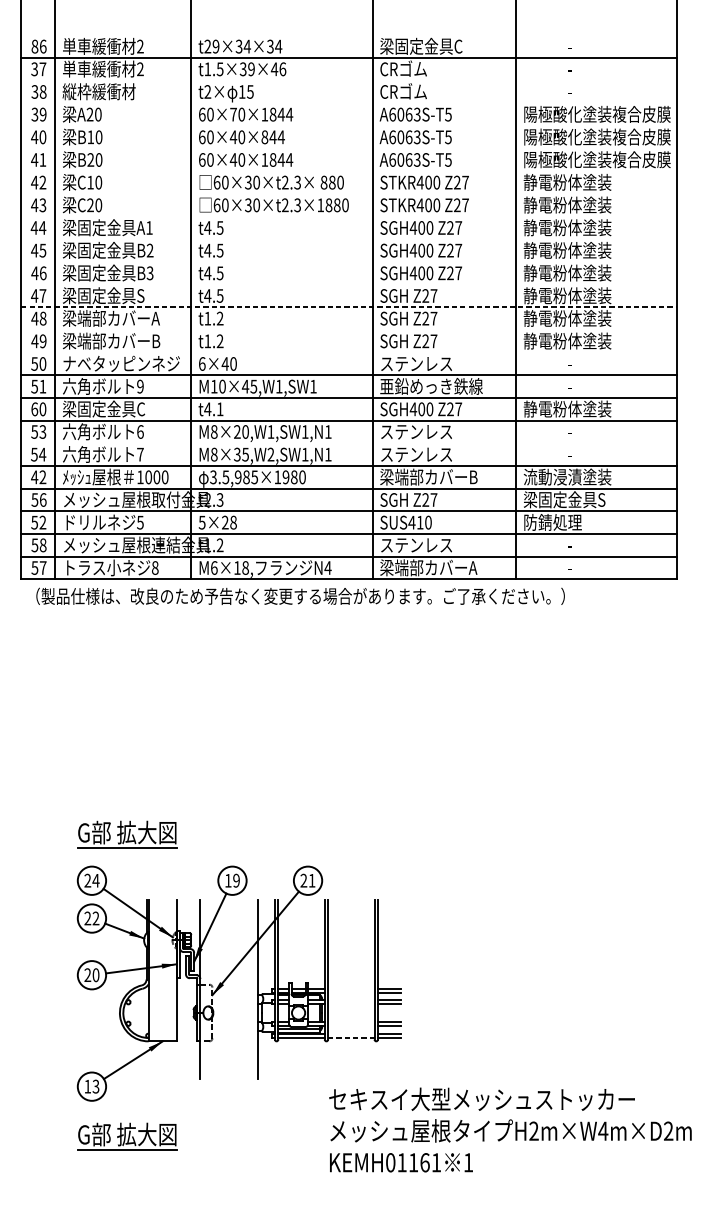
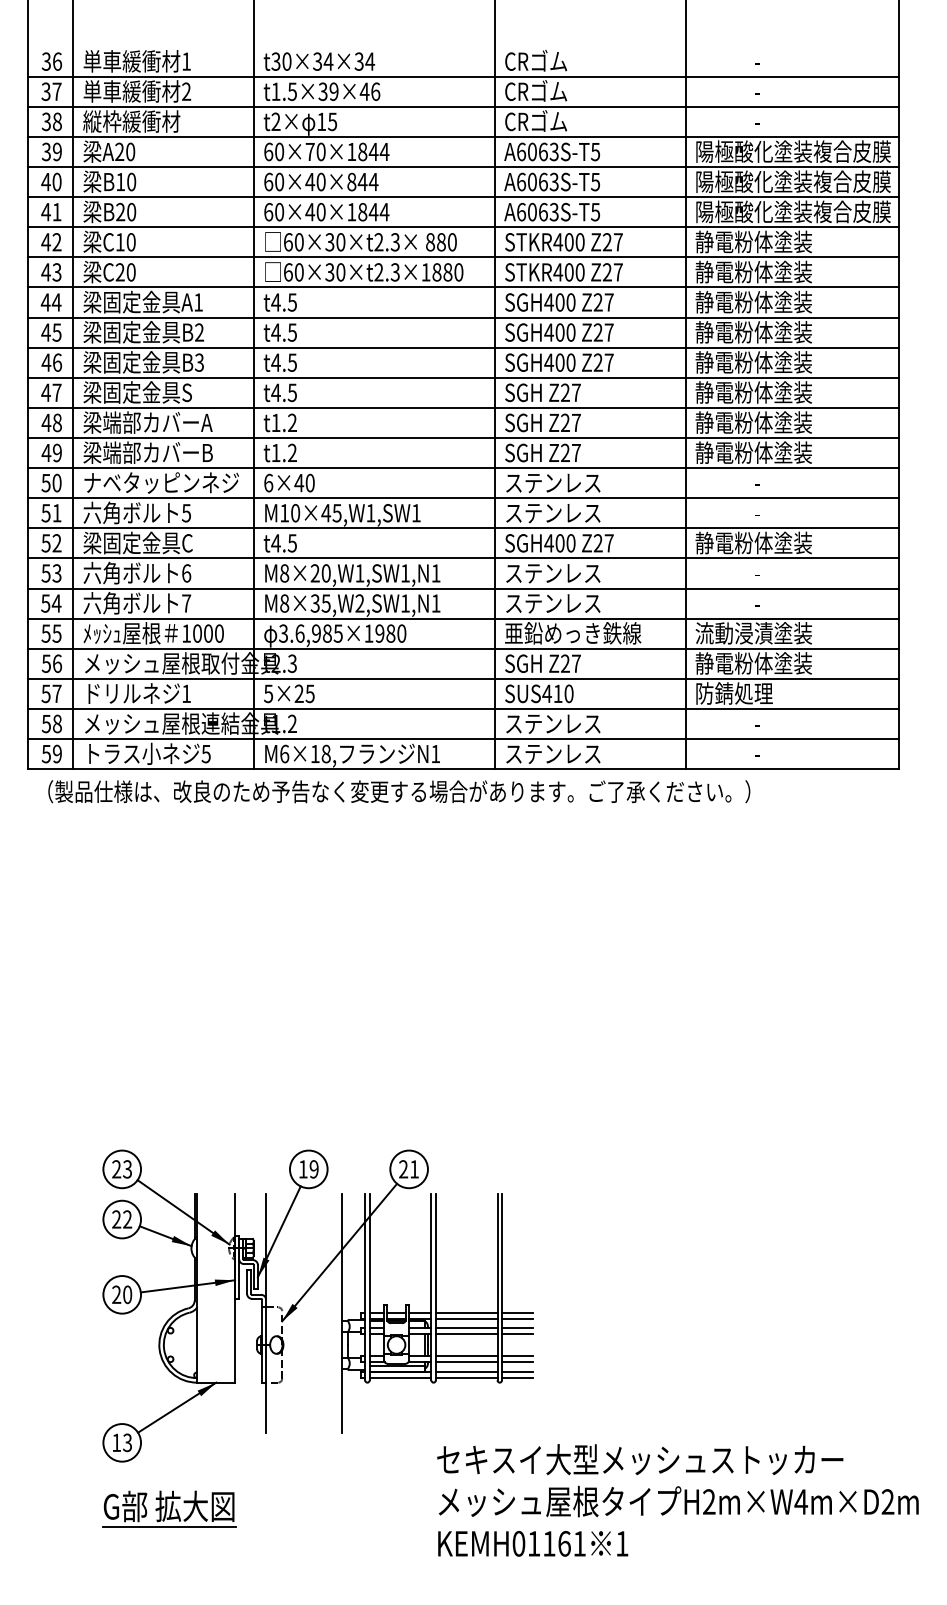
text: (34, 46) -> (46, 61), 86 -> 36
text: (140, 46) -> (186, 61), 2 -> 1
text: (211, 46) -> (281, 61), t29×34×34 -> t30×34×34
text: (421, 46) -> (559, 61), 梁固定金具C -> CRゴム
line: (348, 80) -> (463, 106), added
line: (348, 103) -> (463, 136), added
line: (348, 126) -> (463, 167), added
line: (348, 148) -> (463, 197), added
line: (348, 171) -> (463, 227), added
line: (348, 194) -> (463, 257), added
line: (348, 216) -> (463, 287), added
line: (348, 239) -> (463, 317), added
line: (348, 261) -> (463, 347), added
line: (348, 284) -> (463, 377), added
line: (349, 307) -> (464, 407), dashed -> solid
line: (348, 329) -> (463, 437), added
line: (348, 352) -> (463, 468), added
text: (140, 386) -> (186, 513), 9 -> 5
text: (431, 386) -> (573, 512), 亜鉛めっき鉄線 -> ステンレス
text: (38, 409) -> (51, 543), 60 -> 52
text: (219, 409) -> (291, 543), t4.1 -> t4.5
line: (348, 443) -> (463, 588), added
text: (38, 477) -> (51, 633), 42 -> 55
text: (225, 477) -> (299, 633), 3.5,985×1980 -> 3.6,985×1980
text: (431, 477) -> (573, 633), 梁端部カバーB -> 亜鉛めっき鉄線
text: (567, 499) -> (753, 663), 梁固定金具S -> 静電粉体塗装
text: (42, 522) -> (56, 693), 52 -> 57
text: (139, 522) -> (185, 693), 5 -> 1
text: (233, 522) -> (309, 693), 5×28 -> 5×25
text: (43, 567) -> (57, 753), 57 -> 59
text: (154, 567) -> (205, 753), 8 -> 5
text: (428, 567) -> (569, 753), 梁端部カバーA -> ステンレス
text: (327, 568) -> (435, 754), N4 -> N1
part: (127, 834) -> (169, 1107), removed
text: (95, 880) -> (127, 1169), 24 -> 23
line: (351, 989) -> (466, 1313), added
line: (351, 993) -> (466, 1318), added
line: (351, 999) -> (466, 1327), added
line: (351, 1004) -> (466, 1333), added
line: (351, 1021) -> (466, 1356), added
line: (351, 1026) -> (466, 1362), added
line: (351, 1033) -> (466, 1372), added
line: (351, 1038) -> (466, 1378), dashed -> solid

